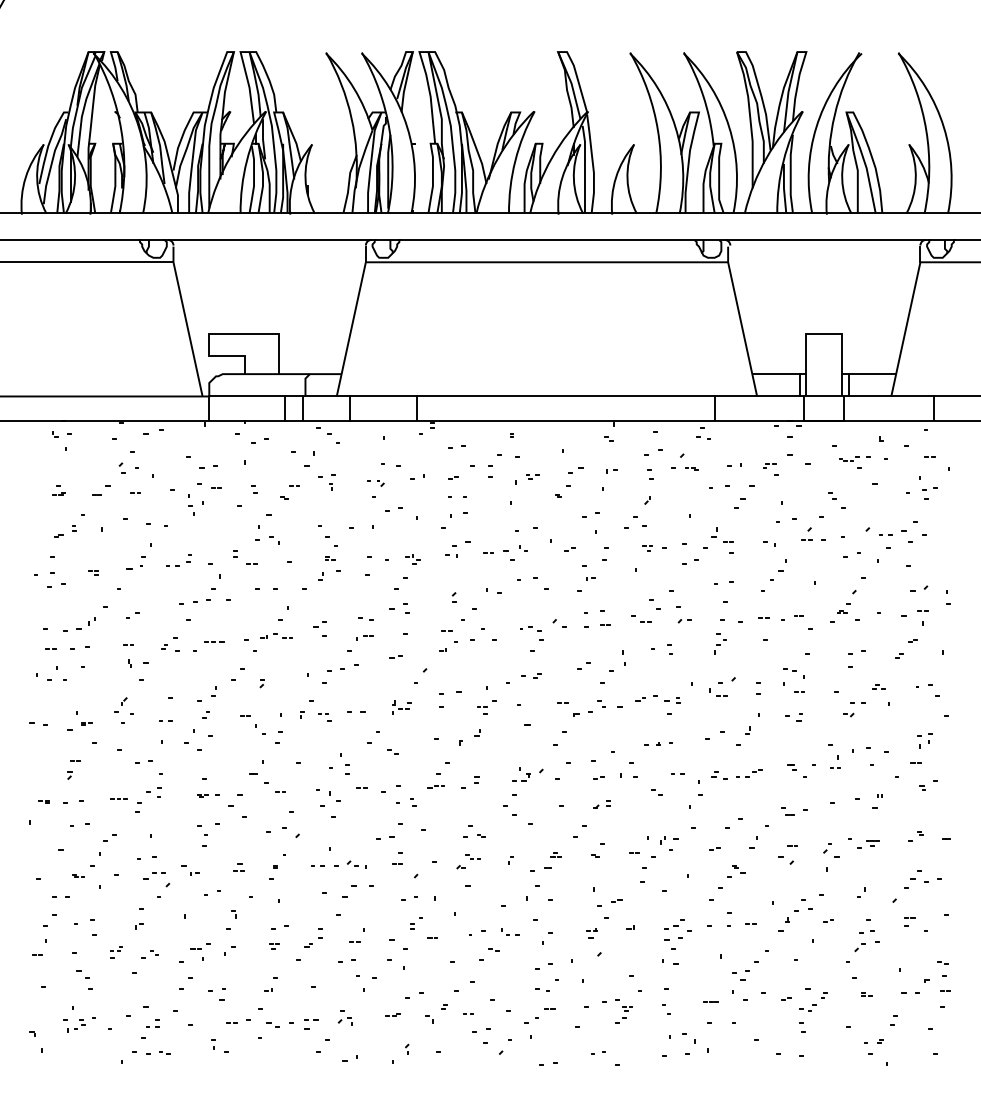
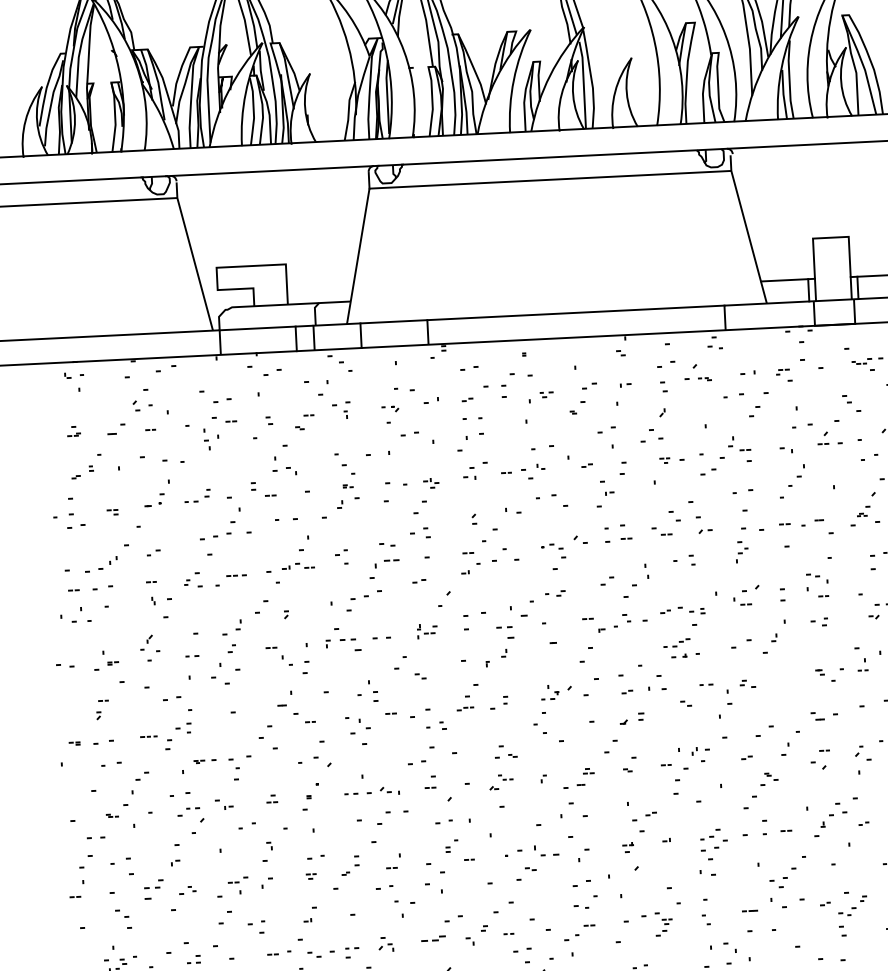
part: (364, 637) -> (386, 563), size x1.4
part: (486, 707) -> (511, 627), size x1.6
part: (324, 717) -> (350, 645), size x1.6
part: (749, 773) -> (676, 643), moved
part: (208, 795) -> (204, 761), moved
part: (601, 804) -> (631, 718), size x1.4
part: (510, 931) -> (546, 849), size x1.4
part: (116, 952) -> (154, 890), size x1.6
part: (392, 1014) -> (432, 938), size x1.6

